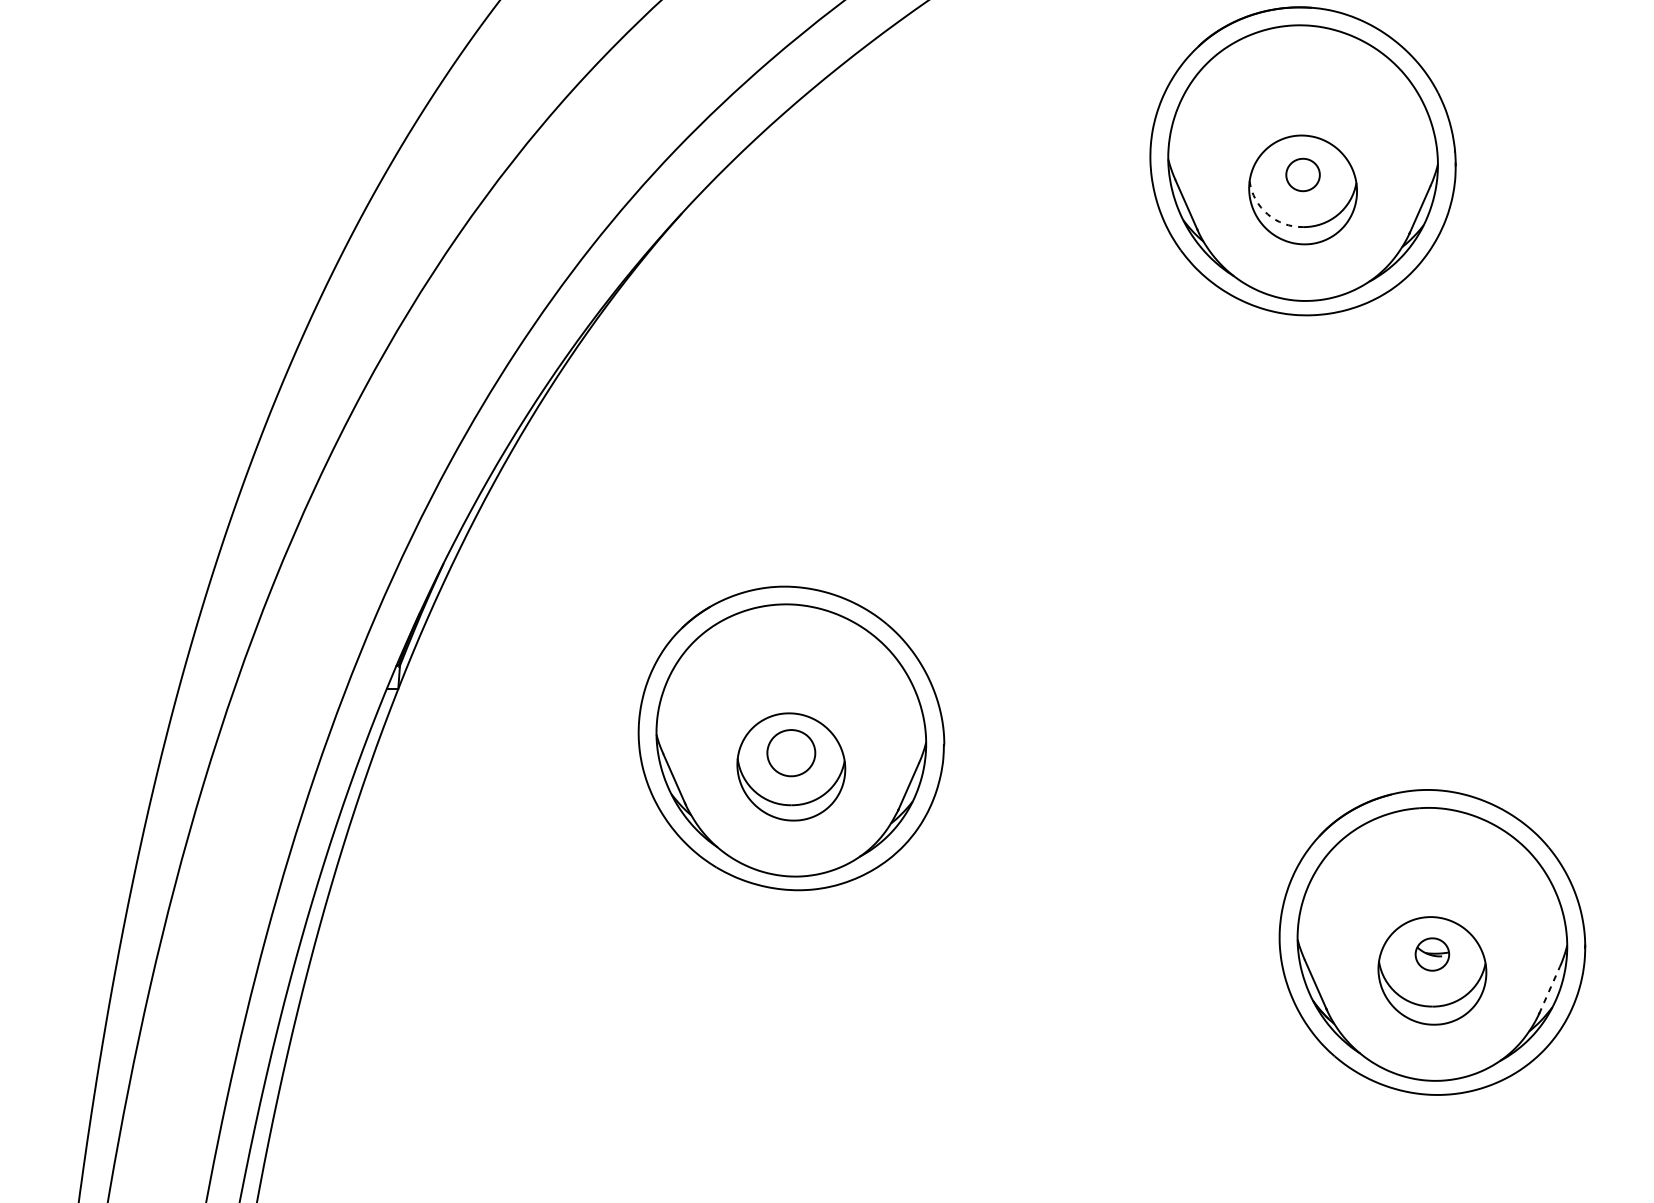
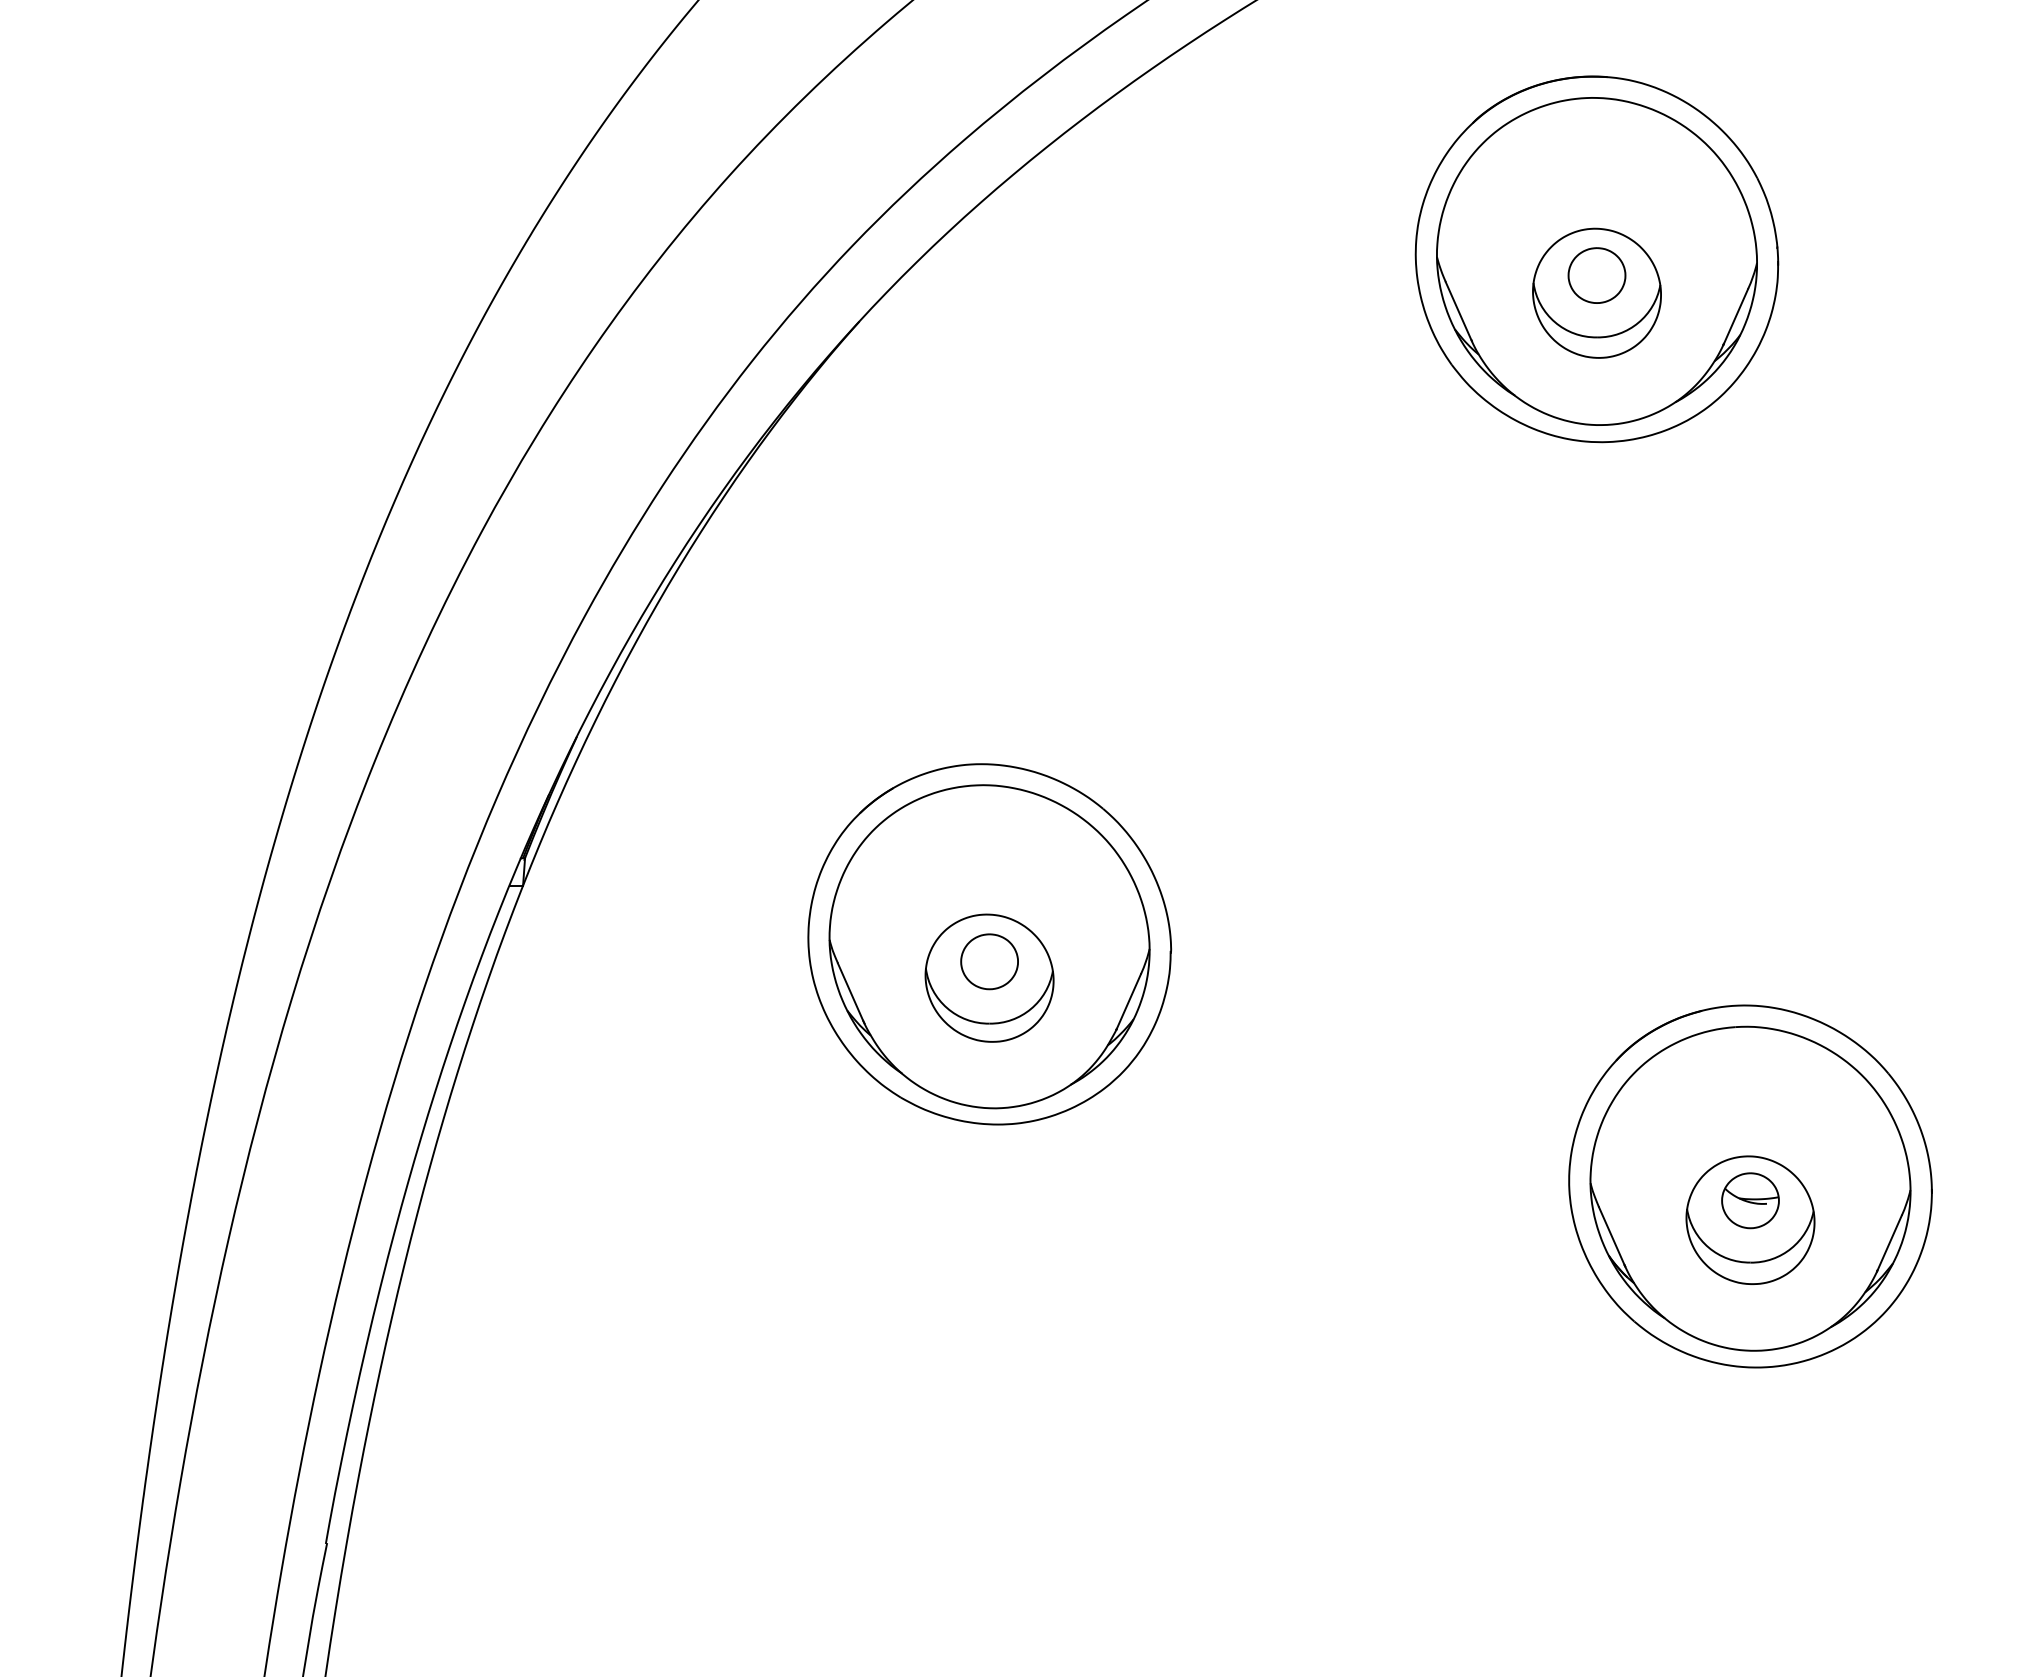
part: (1302, 174) -> (1596, 275), size x1.43
arc: (1267, 214) -> (1554, 322), dashed -> solid
part: (1432, 954) -> (1750, 1200), size x1.43
line: (1549, 990) -> (1889, 1243), dashed -> solid

